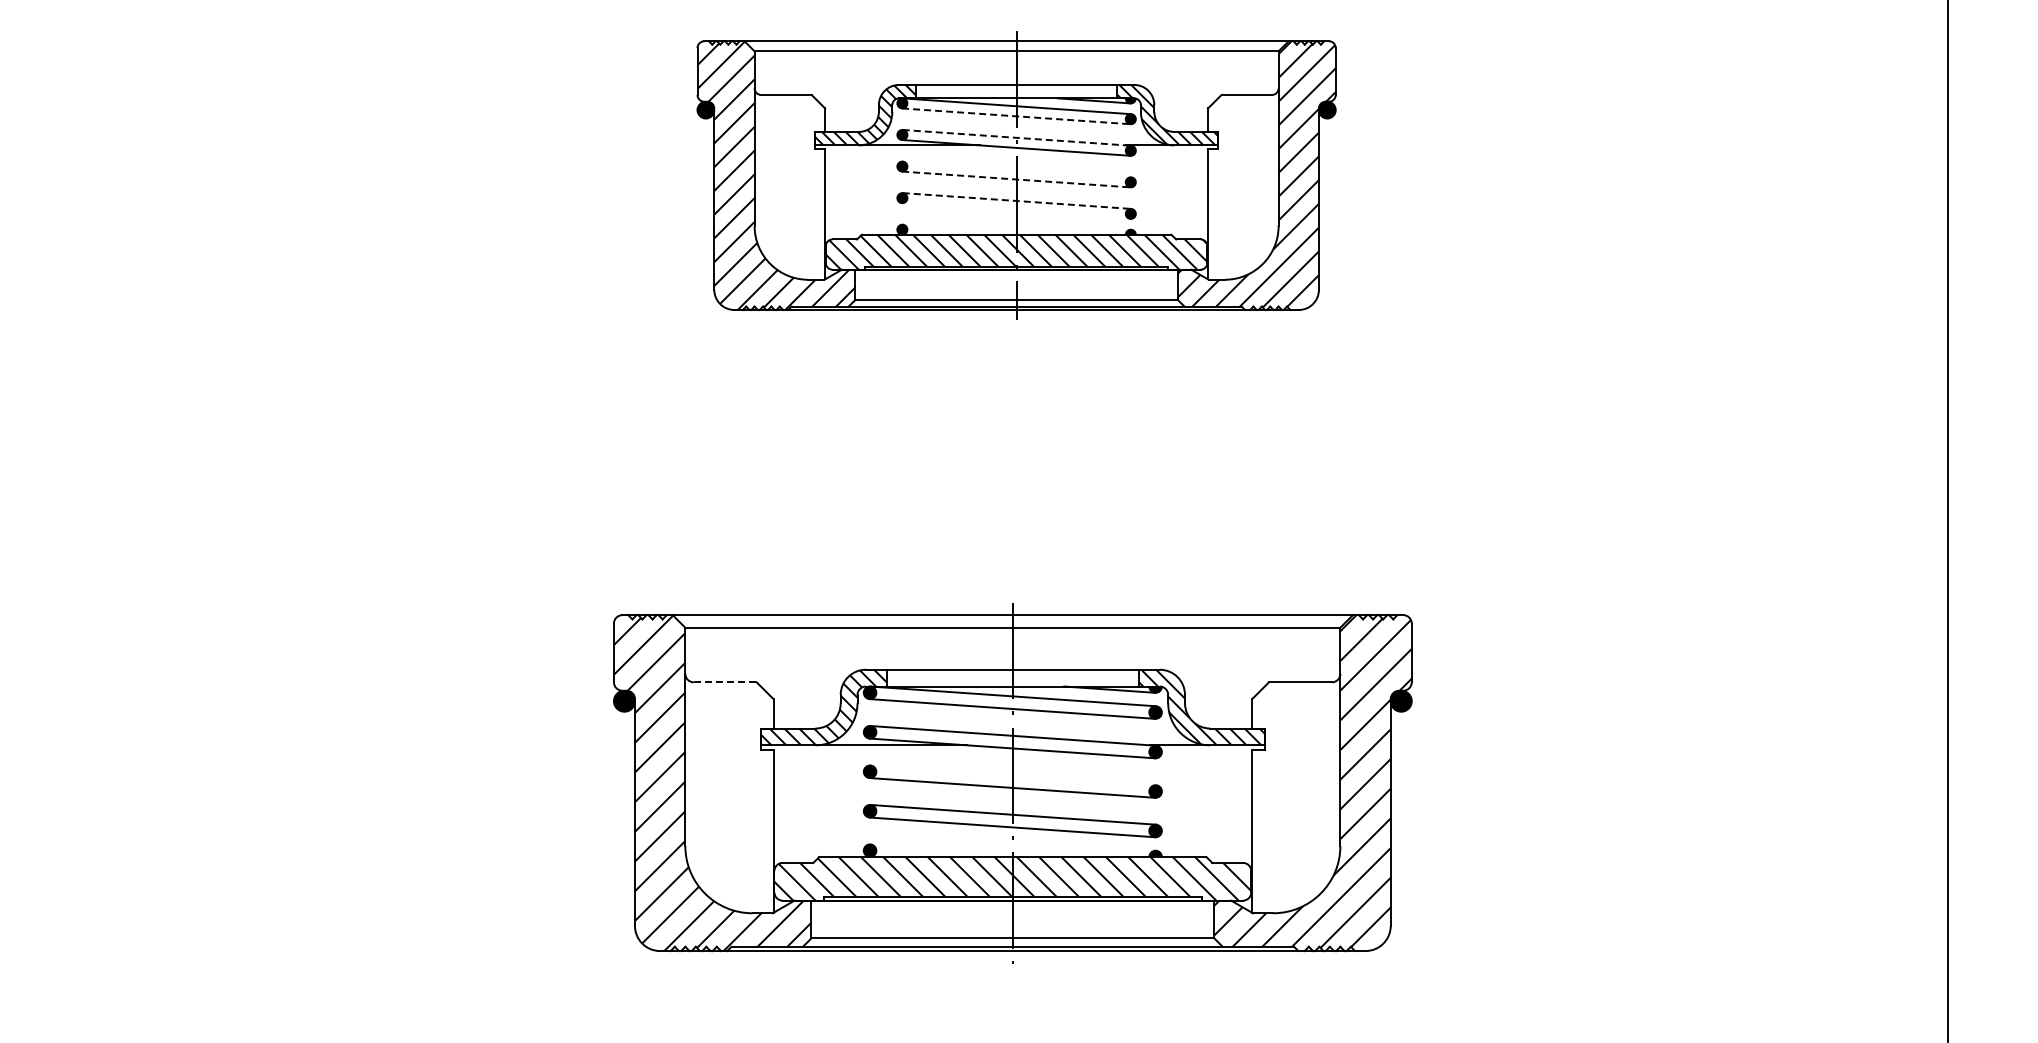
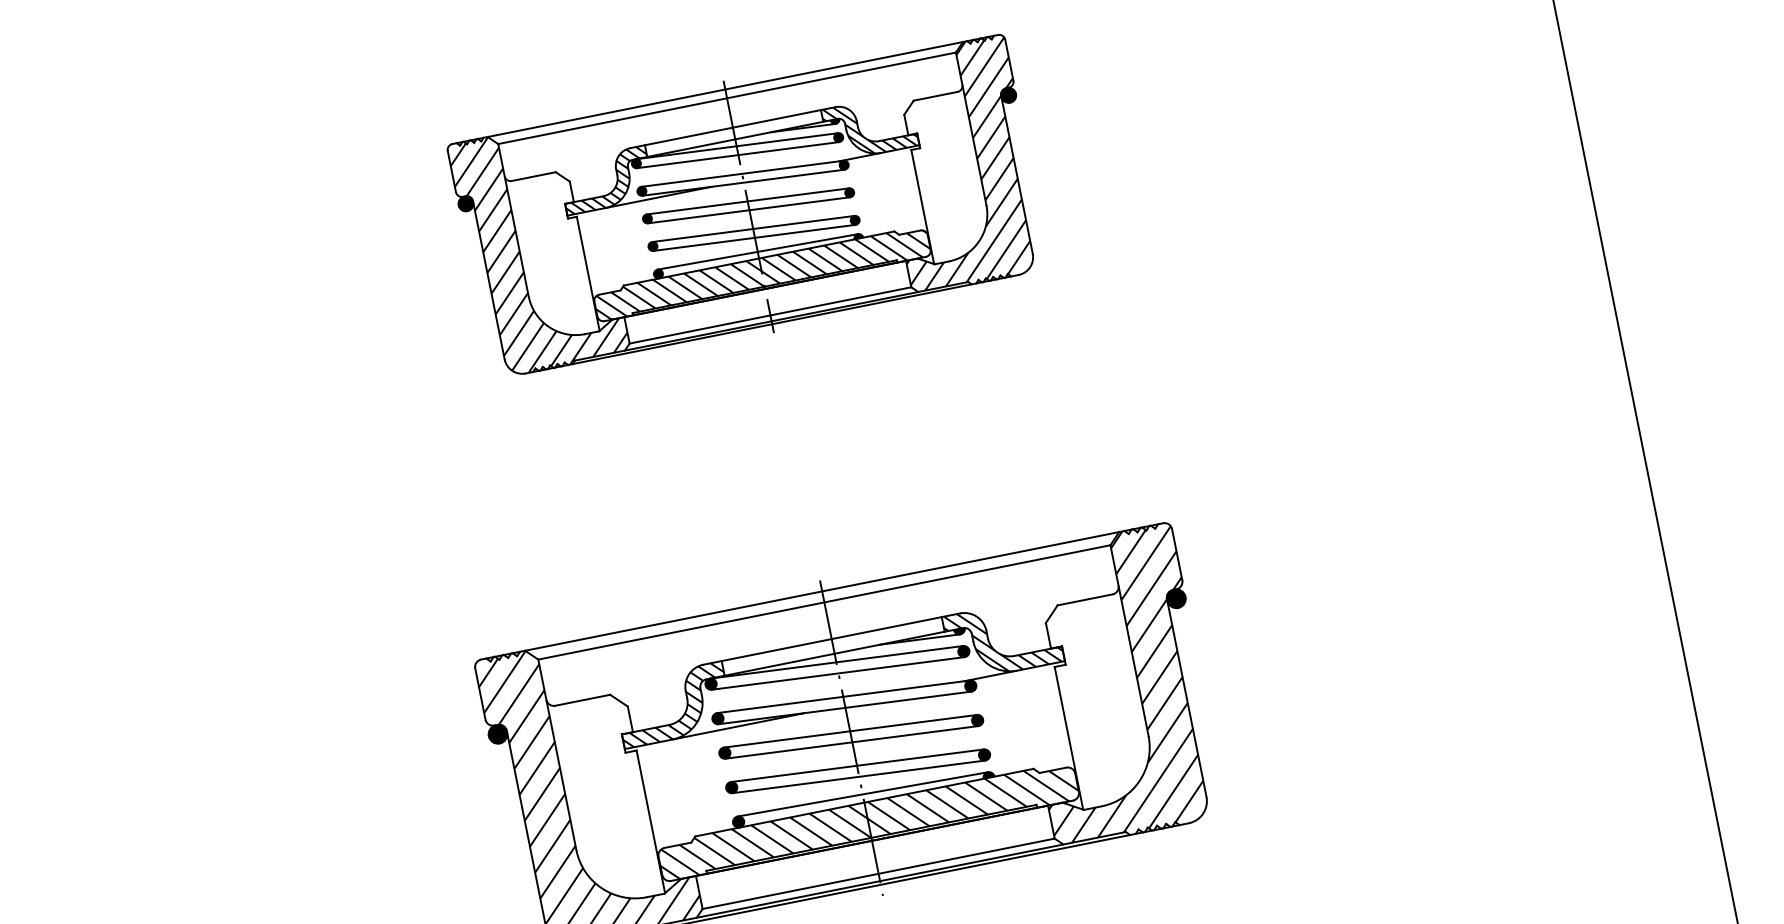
line: (1016, 116) -> (738, 155), dashed -> solid
line: (1017, 137) -> (742, 173), dashed -> solid
line: (1016, 169) -> (747, 201), added
line: (1016, 179) -> (749, 210), dashed -> solid
line: (1017, 201) -> (754, 229), dashed -> solid
line: (1016, 210) -> (754, 237), added
line: (1016, 226) -> (757, 251), added
line: (725, 682) -> (582, 700), dashed -> solid
line: (1013, 775) -> (850, 731), added
line: (1012, 847) -> (862, 794), added

